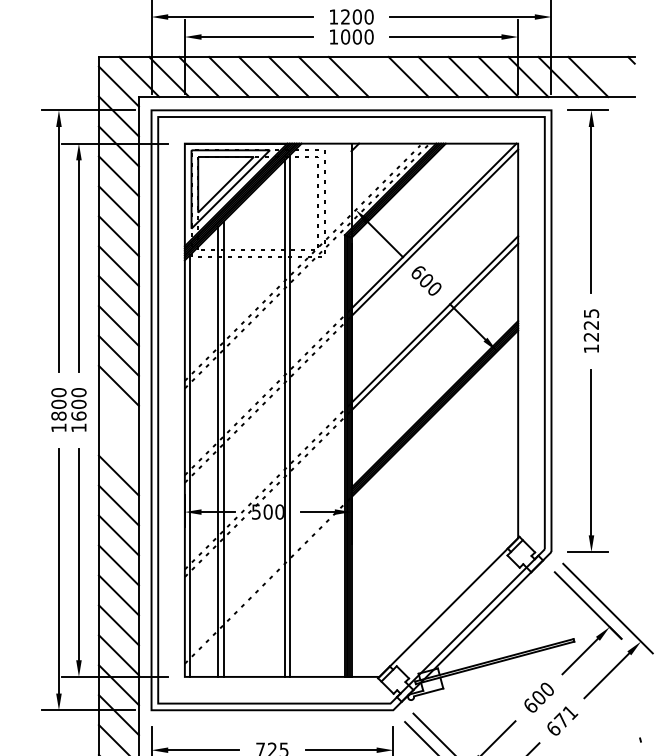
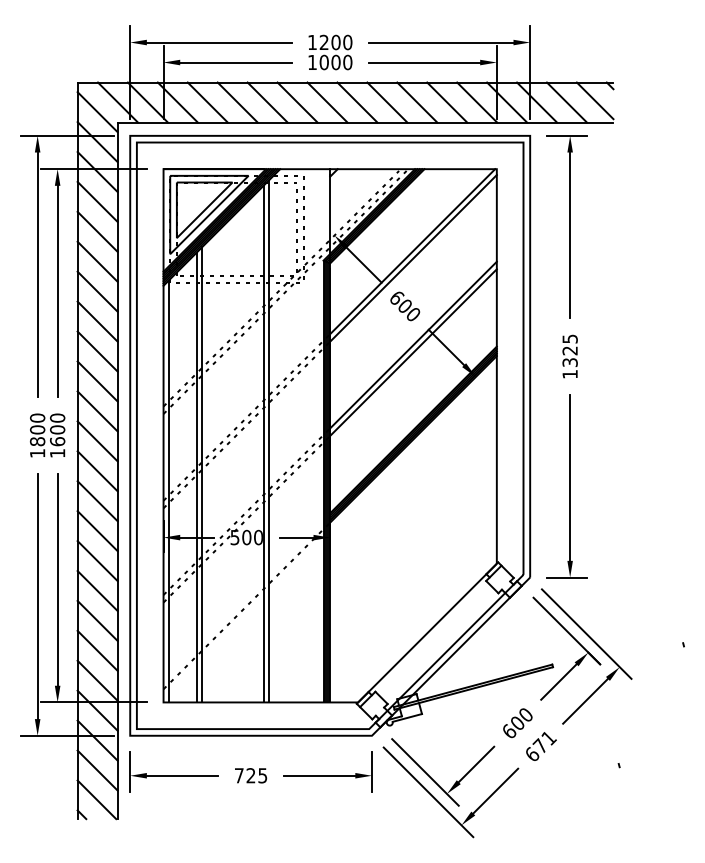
line: (615, 74) -> (594, 100), added
line: (378, 76) -> (357, 102), added
text: (590, 336) -> (569, 362), 1225 -> 1325
line: (118, 415) -> (97, 441), added
line: (118, 445) -> (97, 471), added

